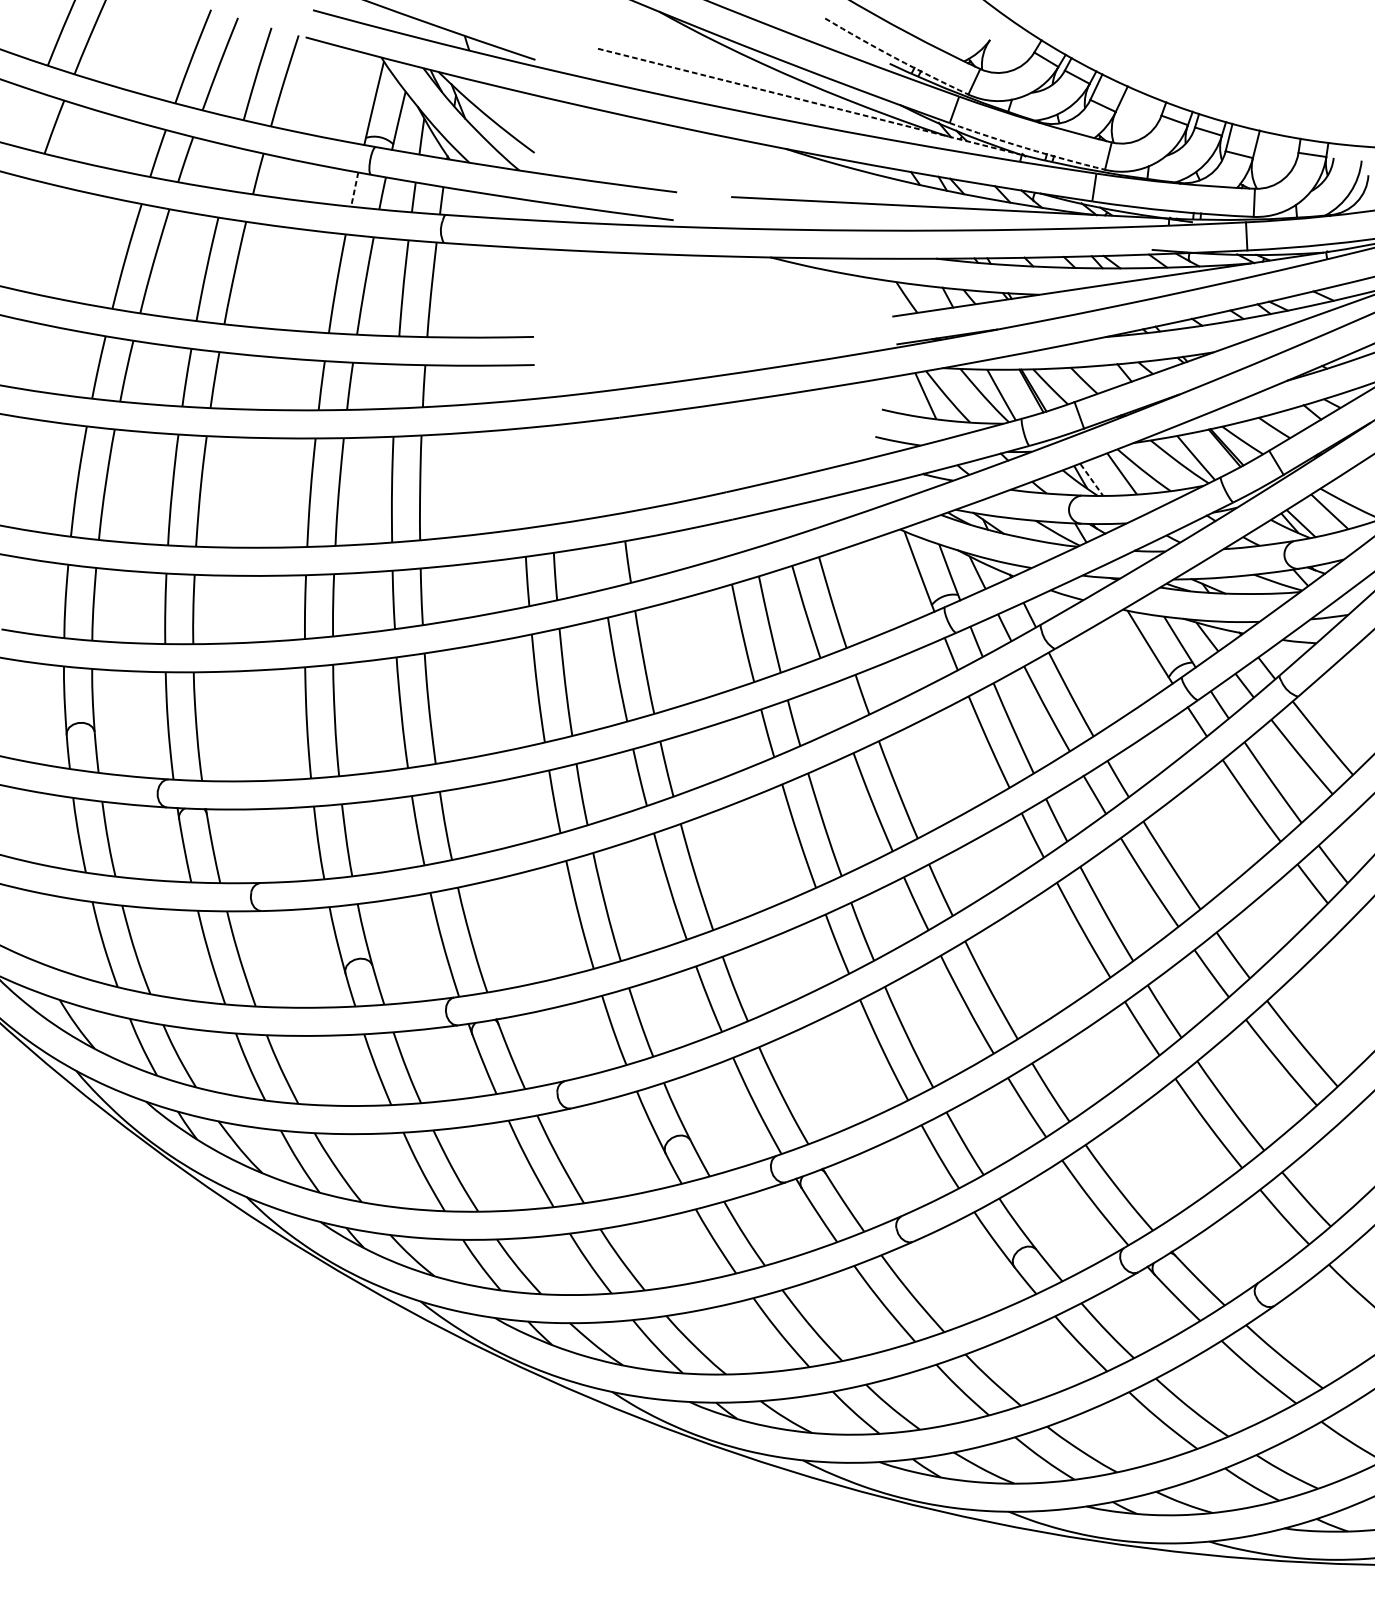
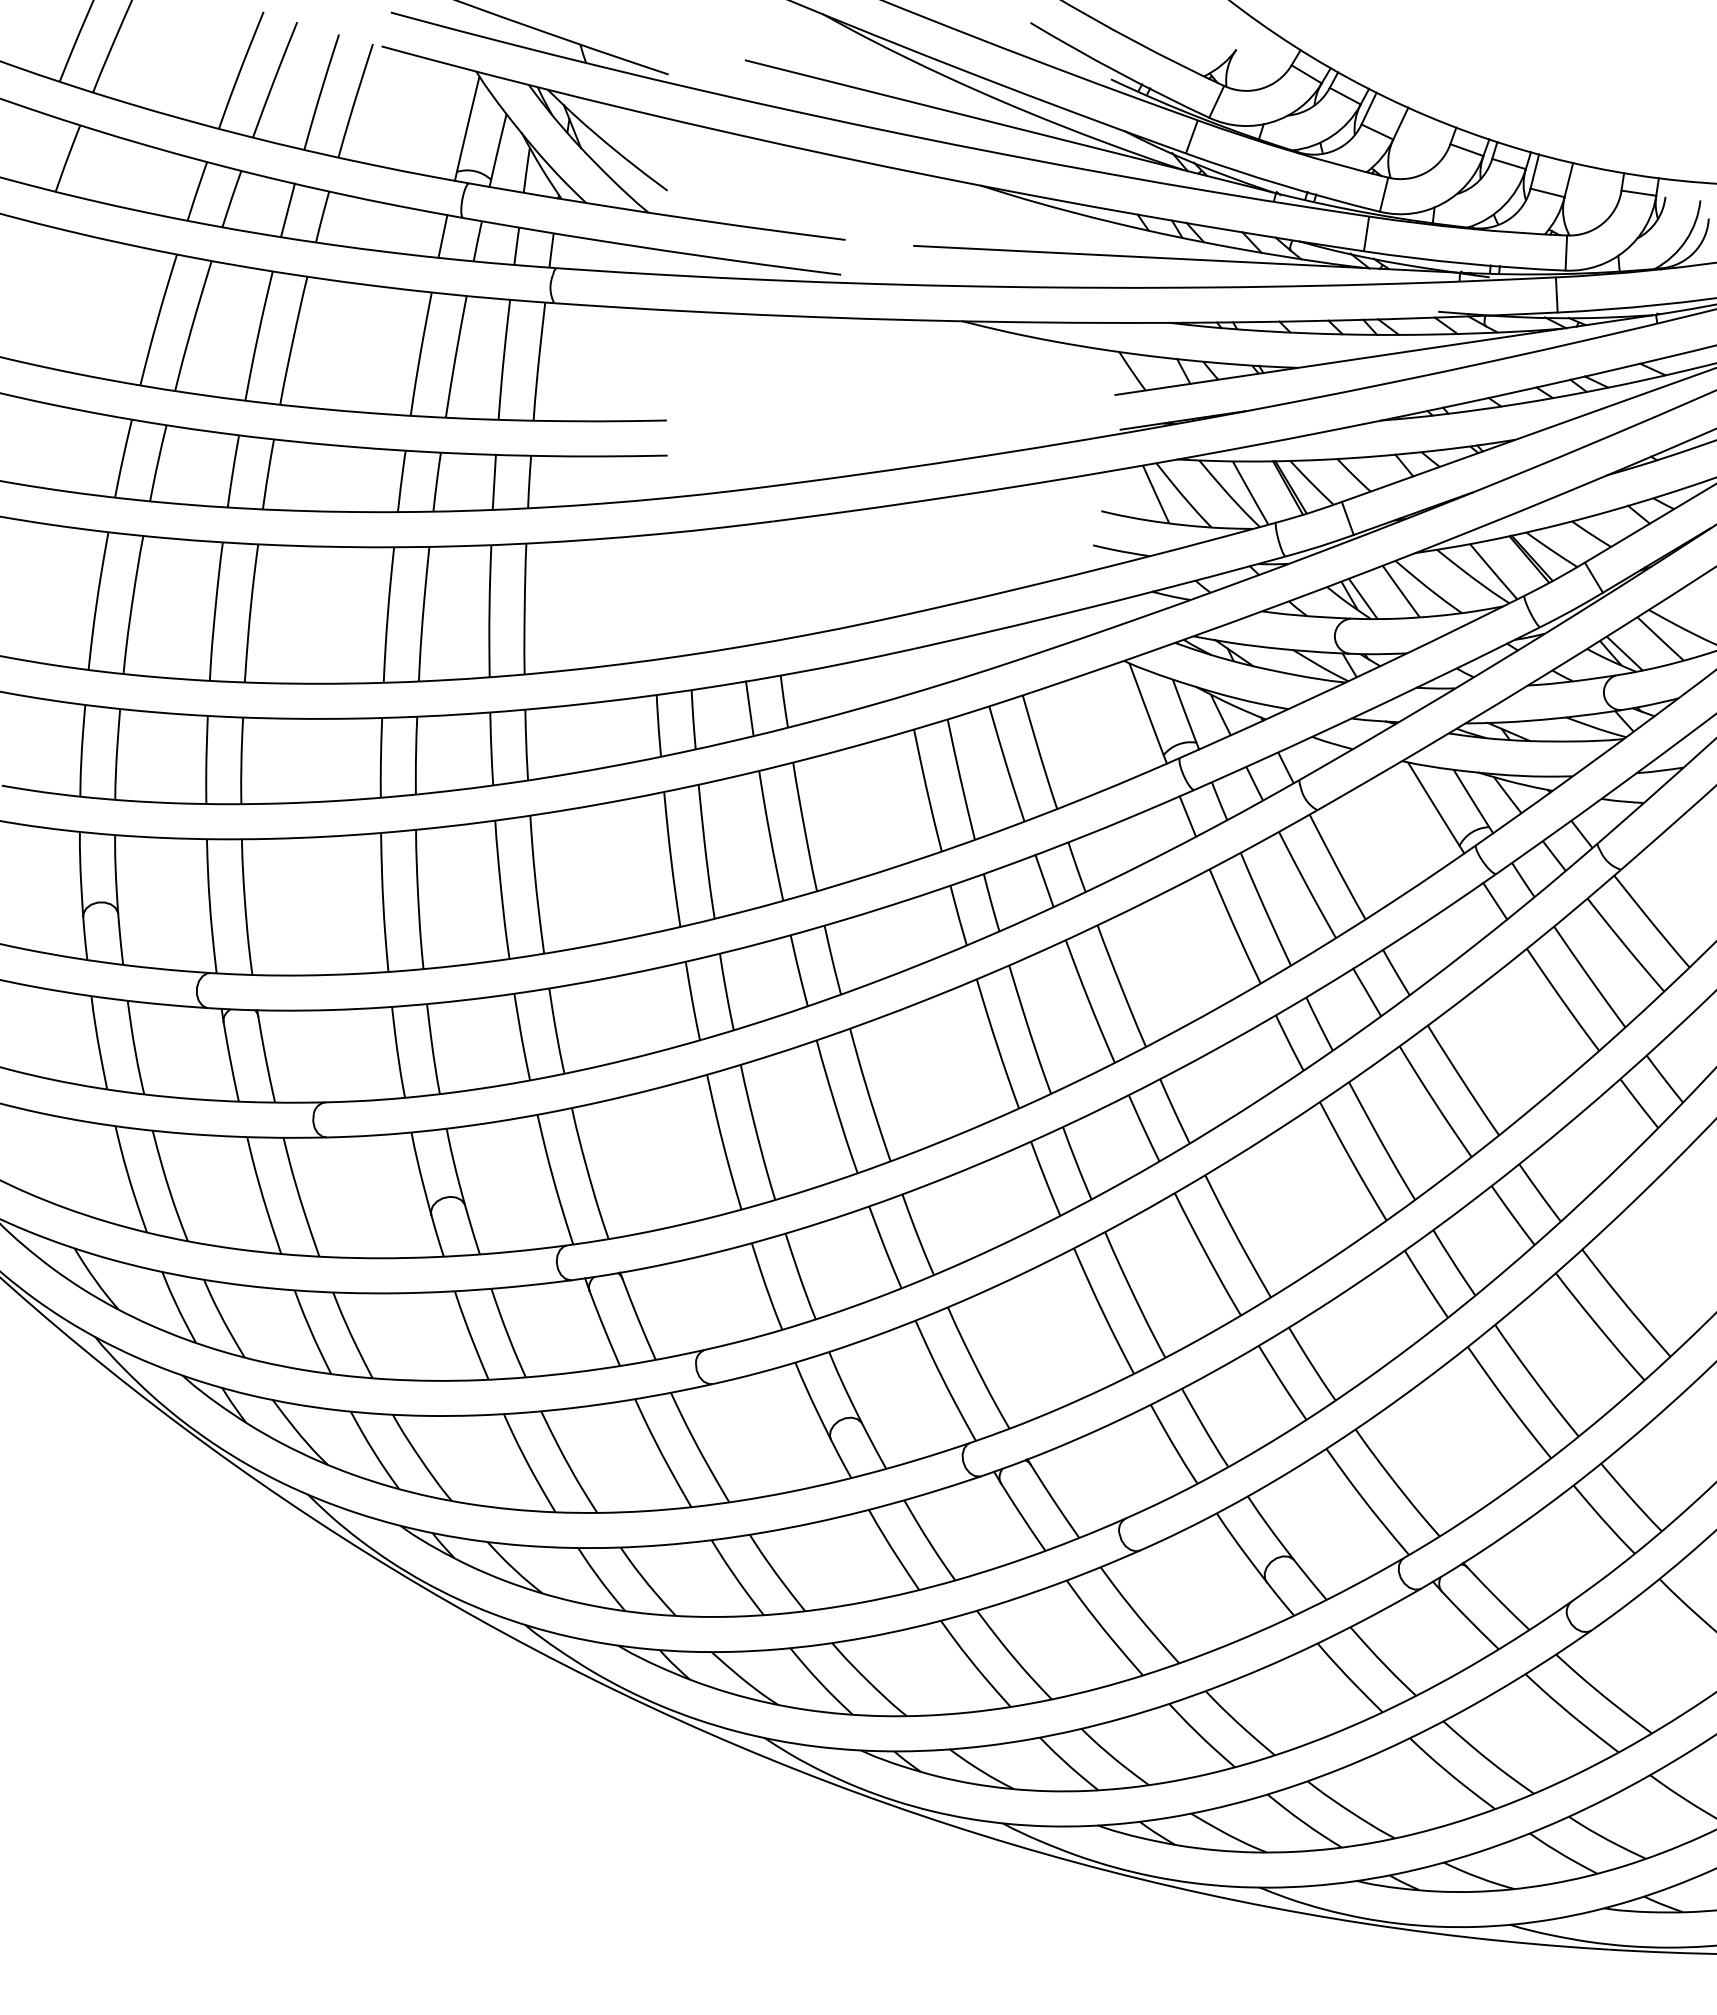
arc: (895, 58) -> (1118, 72), dashed -> solid
line: (809, 101) -> (1010, 126), dashed -> solid
arc: (1027, 148) -> (1282, 185), dashed -> solid
line: (230, 168) -> (287, 210), added
line: (354, 189) -> (442, 236), dashed -> solid
line: (395, 385) -> (493, 481), added
line: (1091, 480) -> (1363, 599), dashed -> solid
line: (600, 567) -> (749, 708), added
line: (836, 705) -> (1044, 880), added

